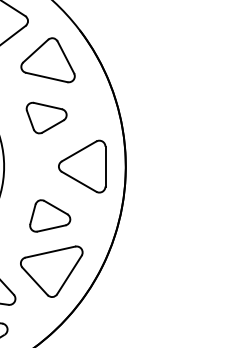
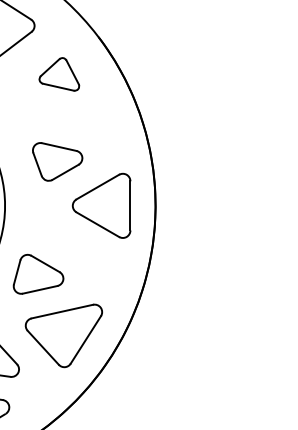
part: (47, 60) -> (58, 74), size x0.6
part: (46, 117) -> (57, 161), moved
part: (50, 215) -> (38, 273), moved

